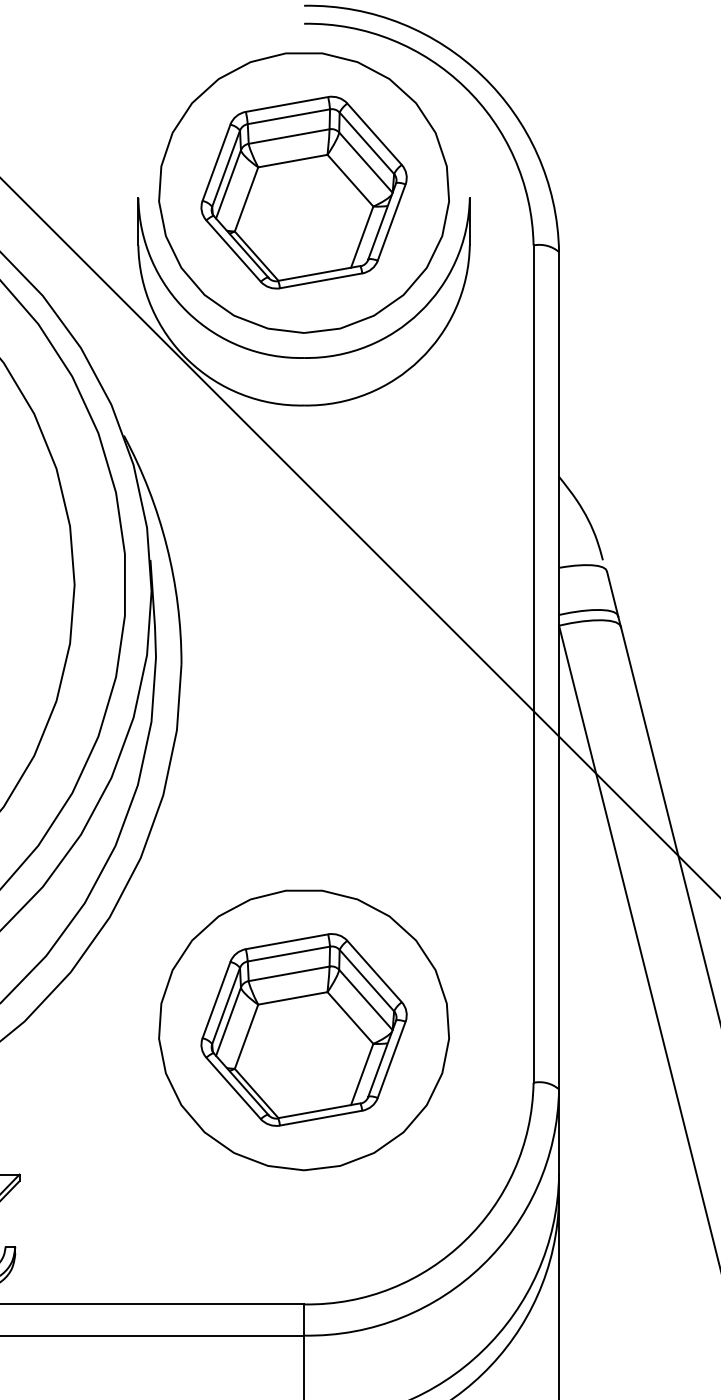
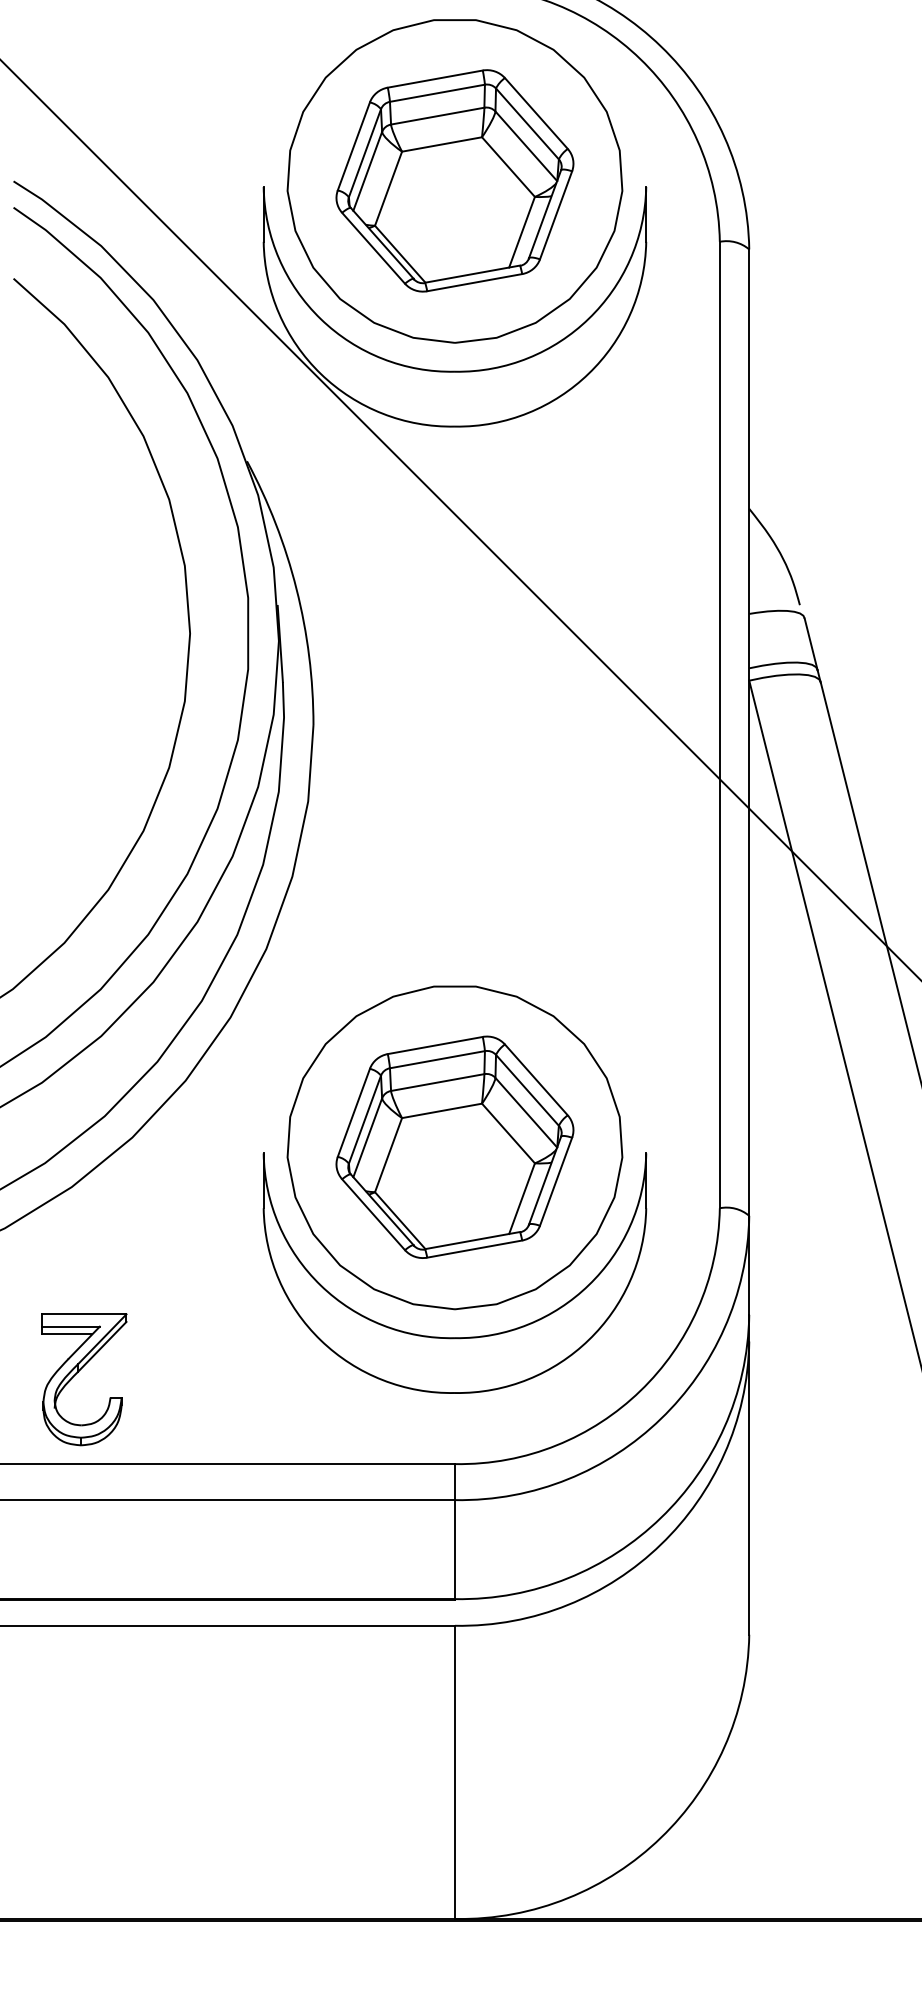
part: (303, 1194) -> (454, 1337), added

